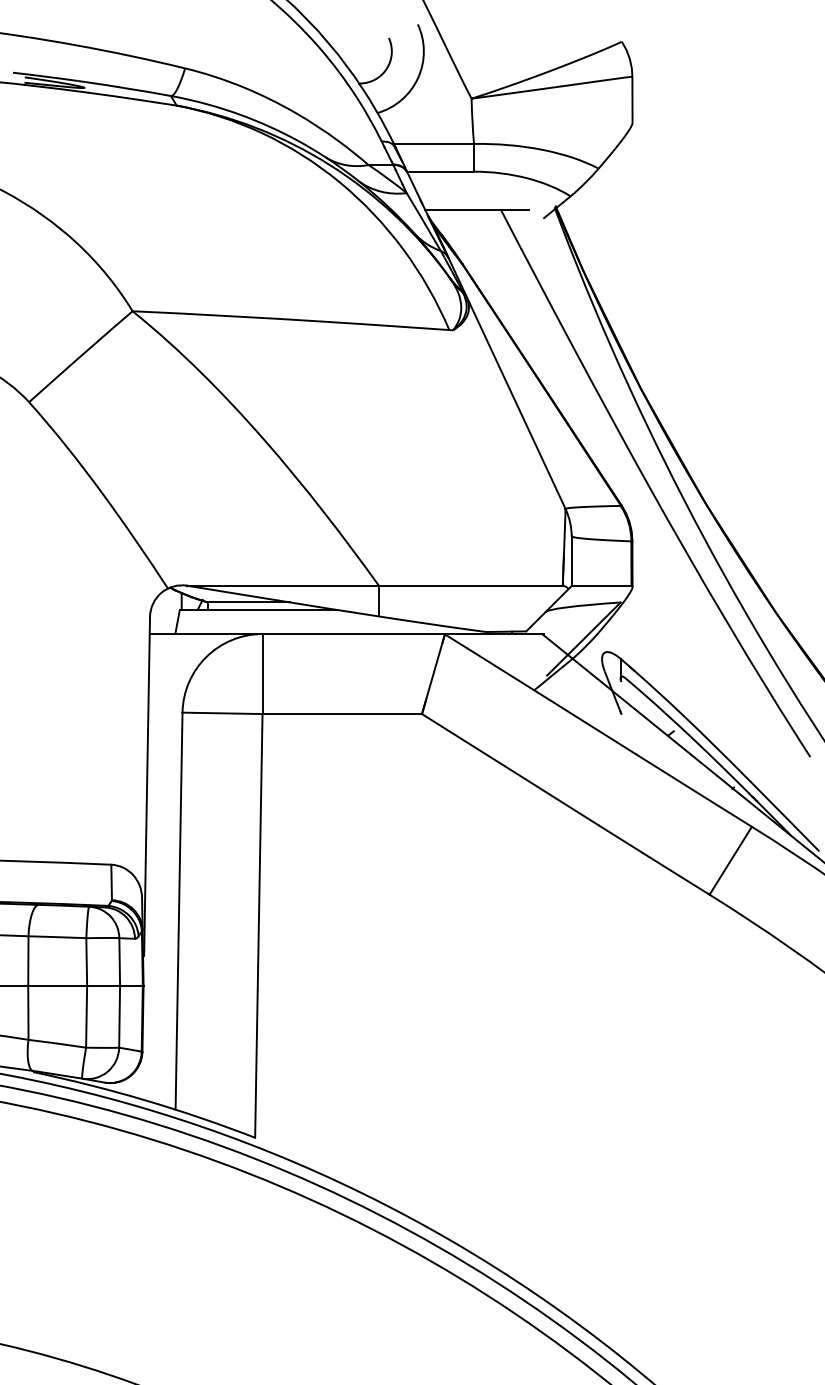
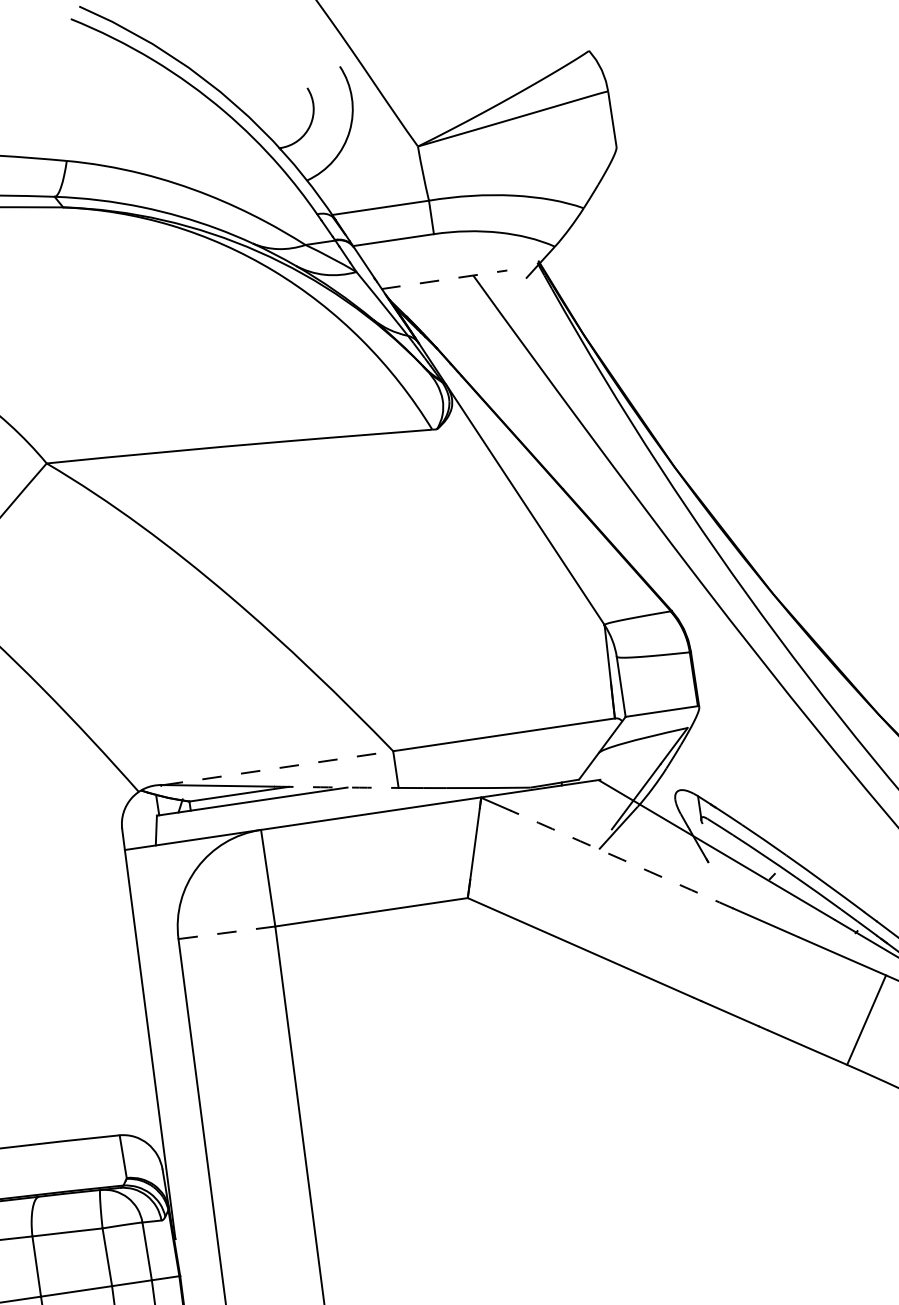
line: (477, 209) -> (444, 279), solid -> dashed
line: (284, 586) -> (279, 768), solid -> dashed
arc: (328, 608) -> (336, 787), solid -> dashed
arc: (551, 701) -> (621, 859), solid -> dashed
line: (222, 713) -> (226, 932), solid -> dashed

